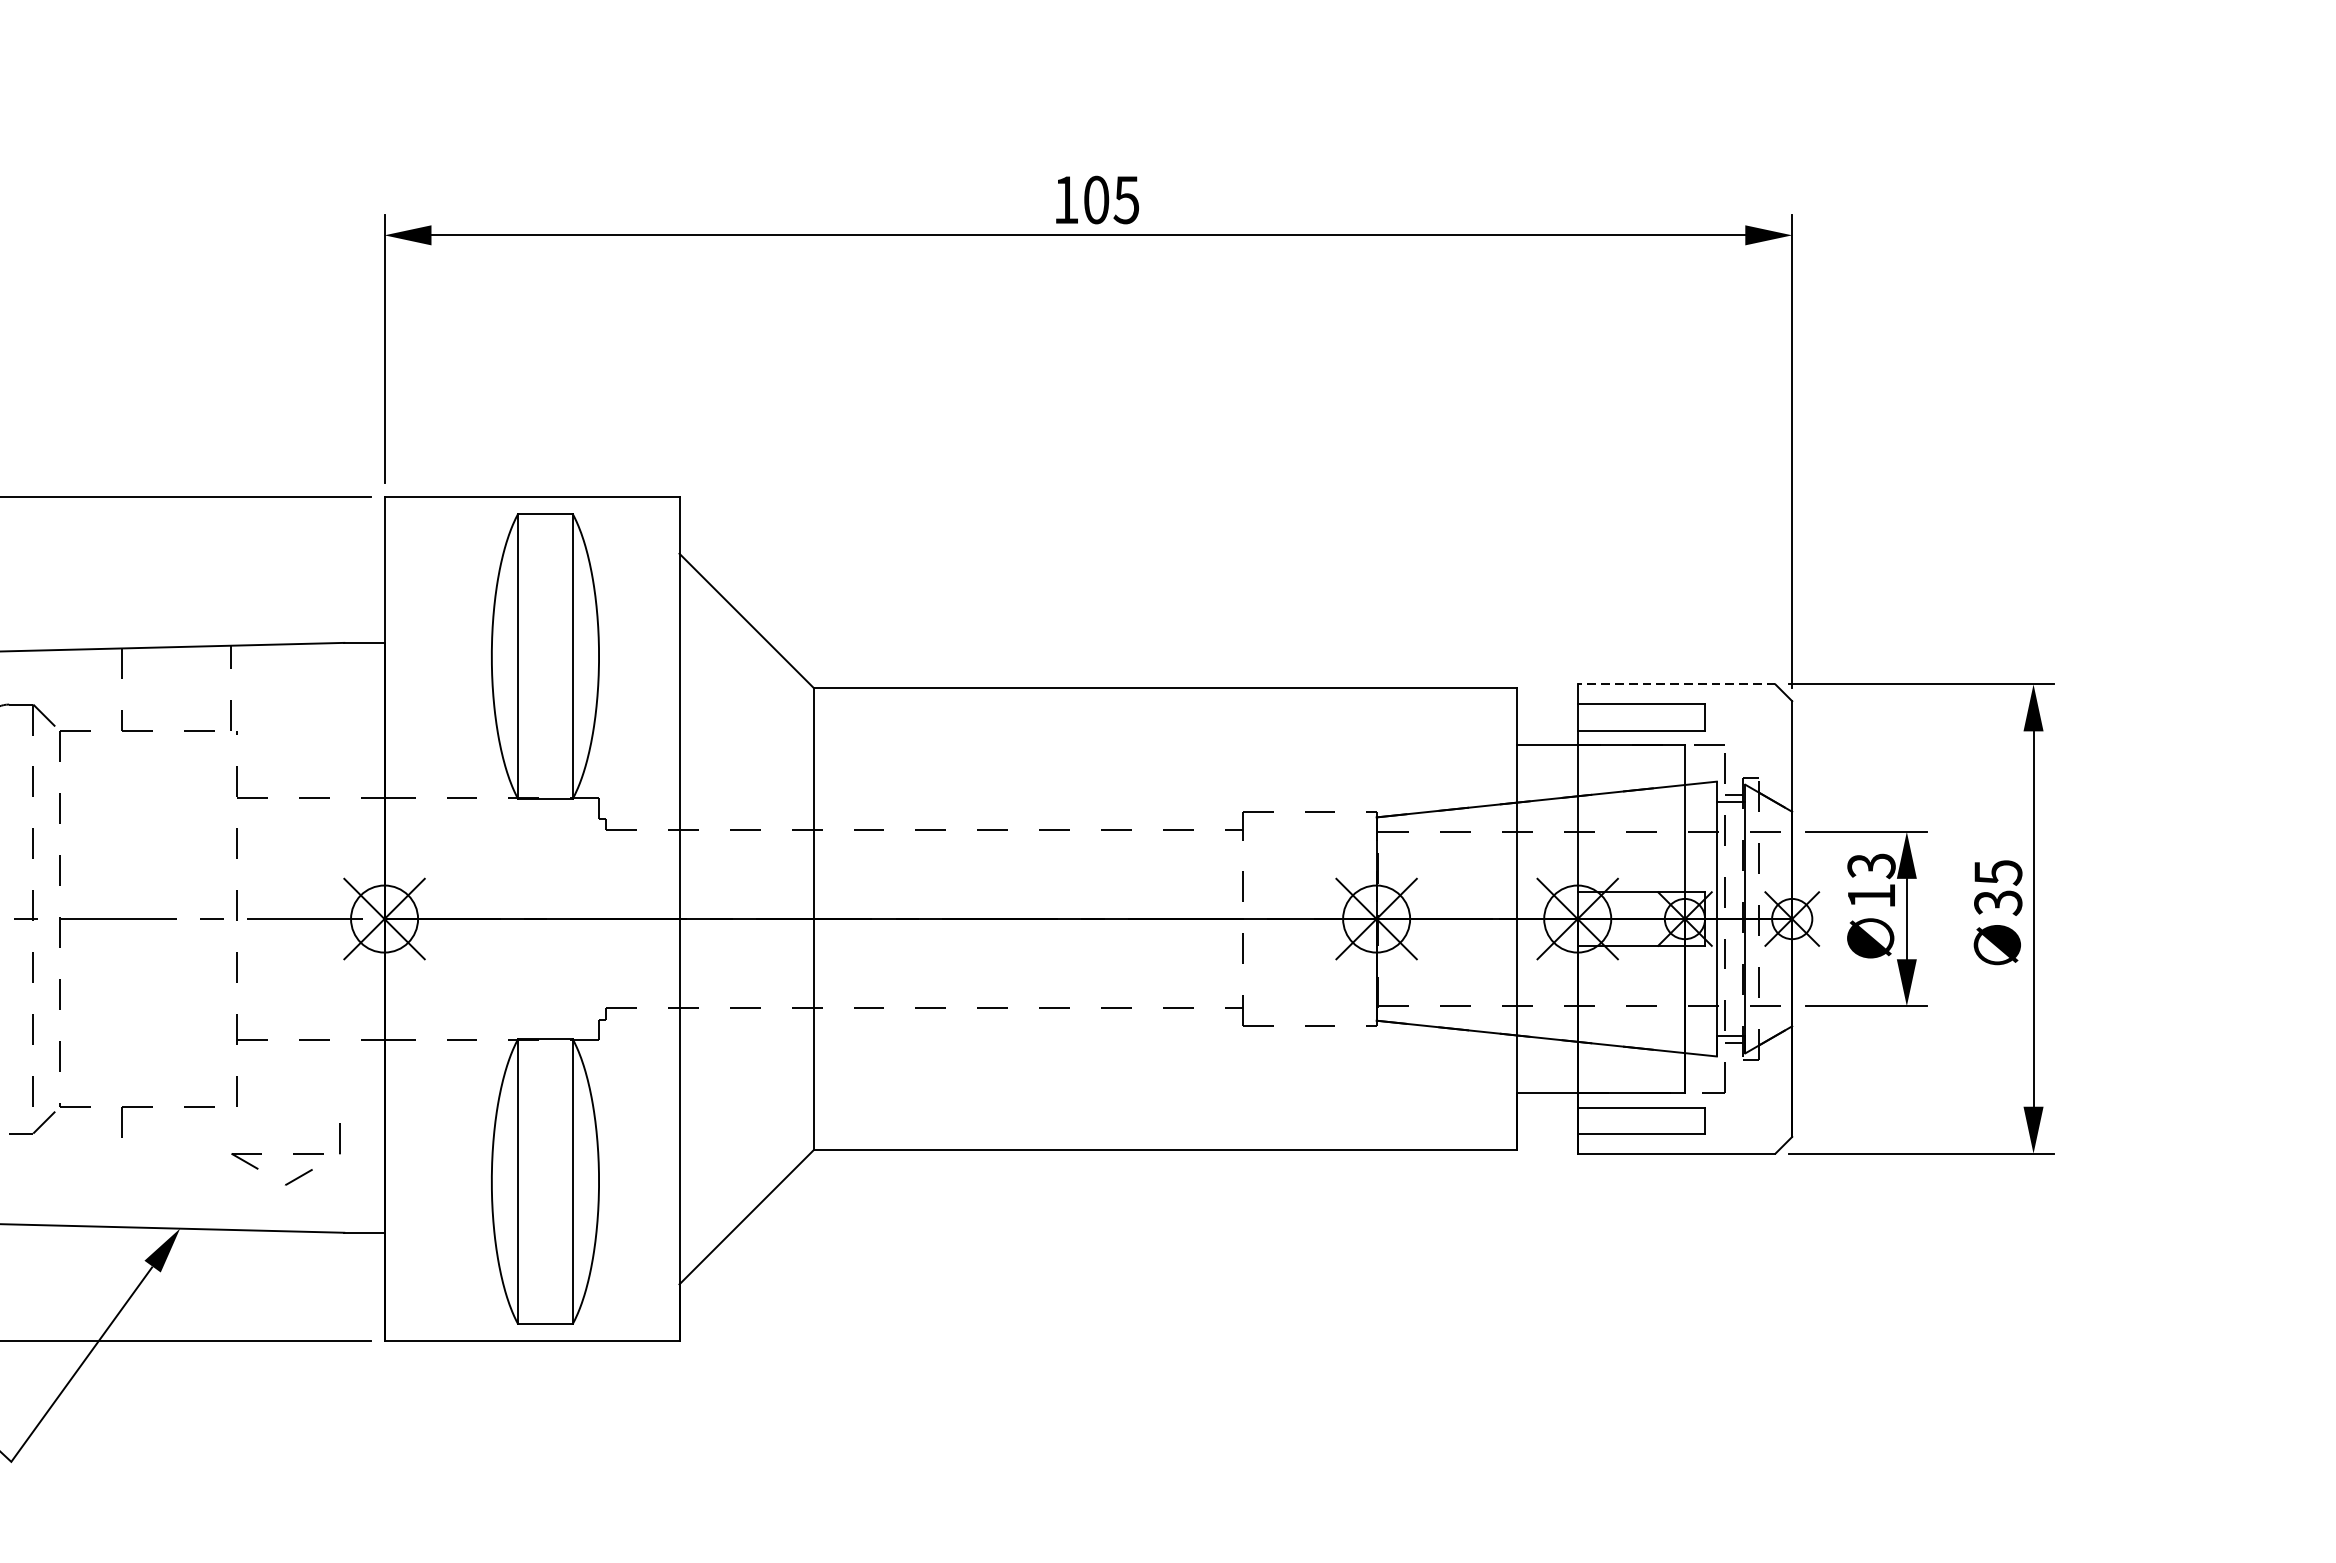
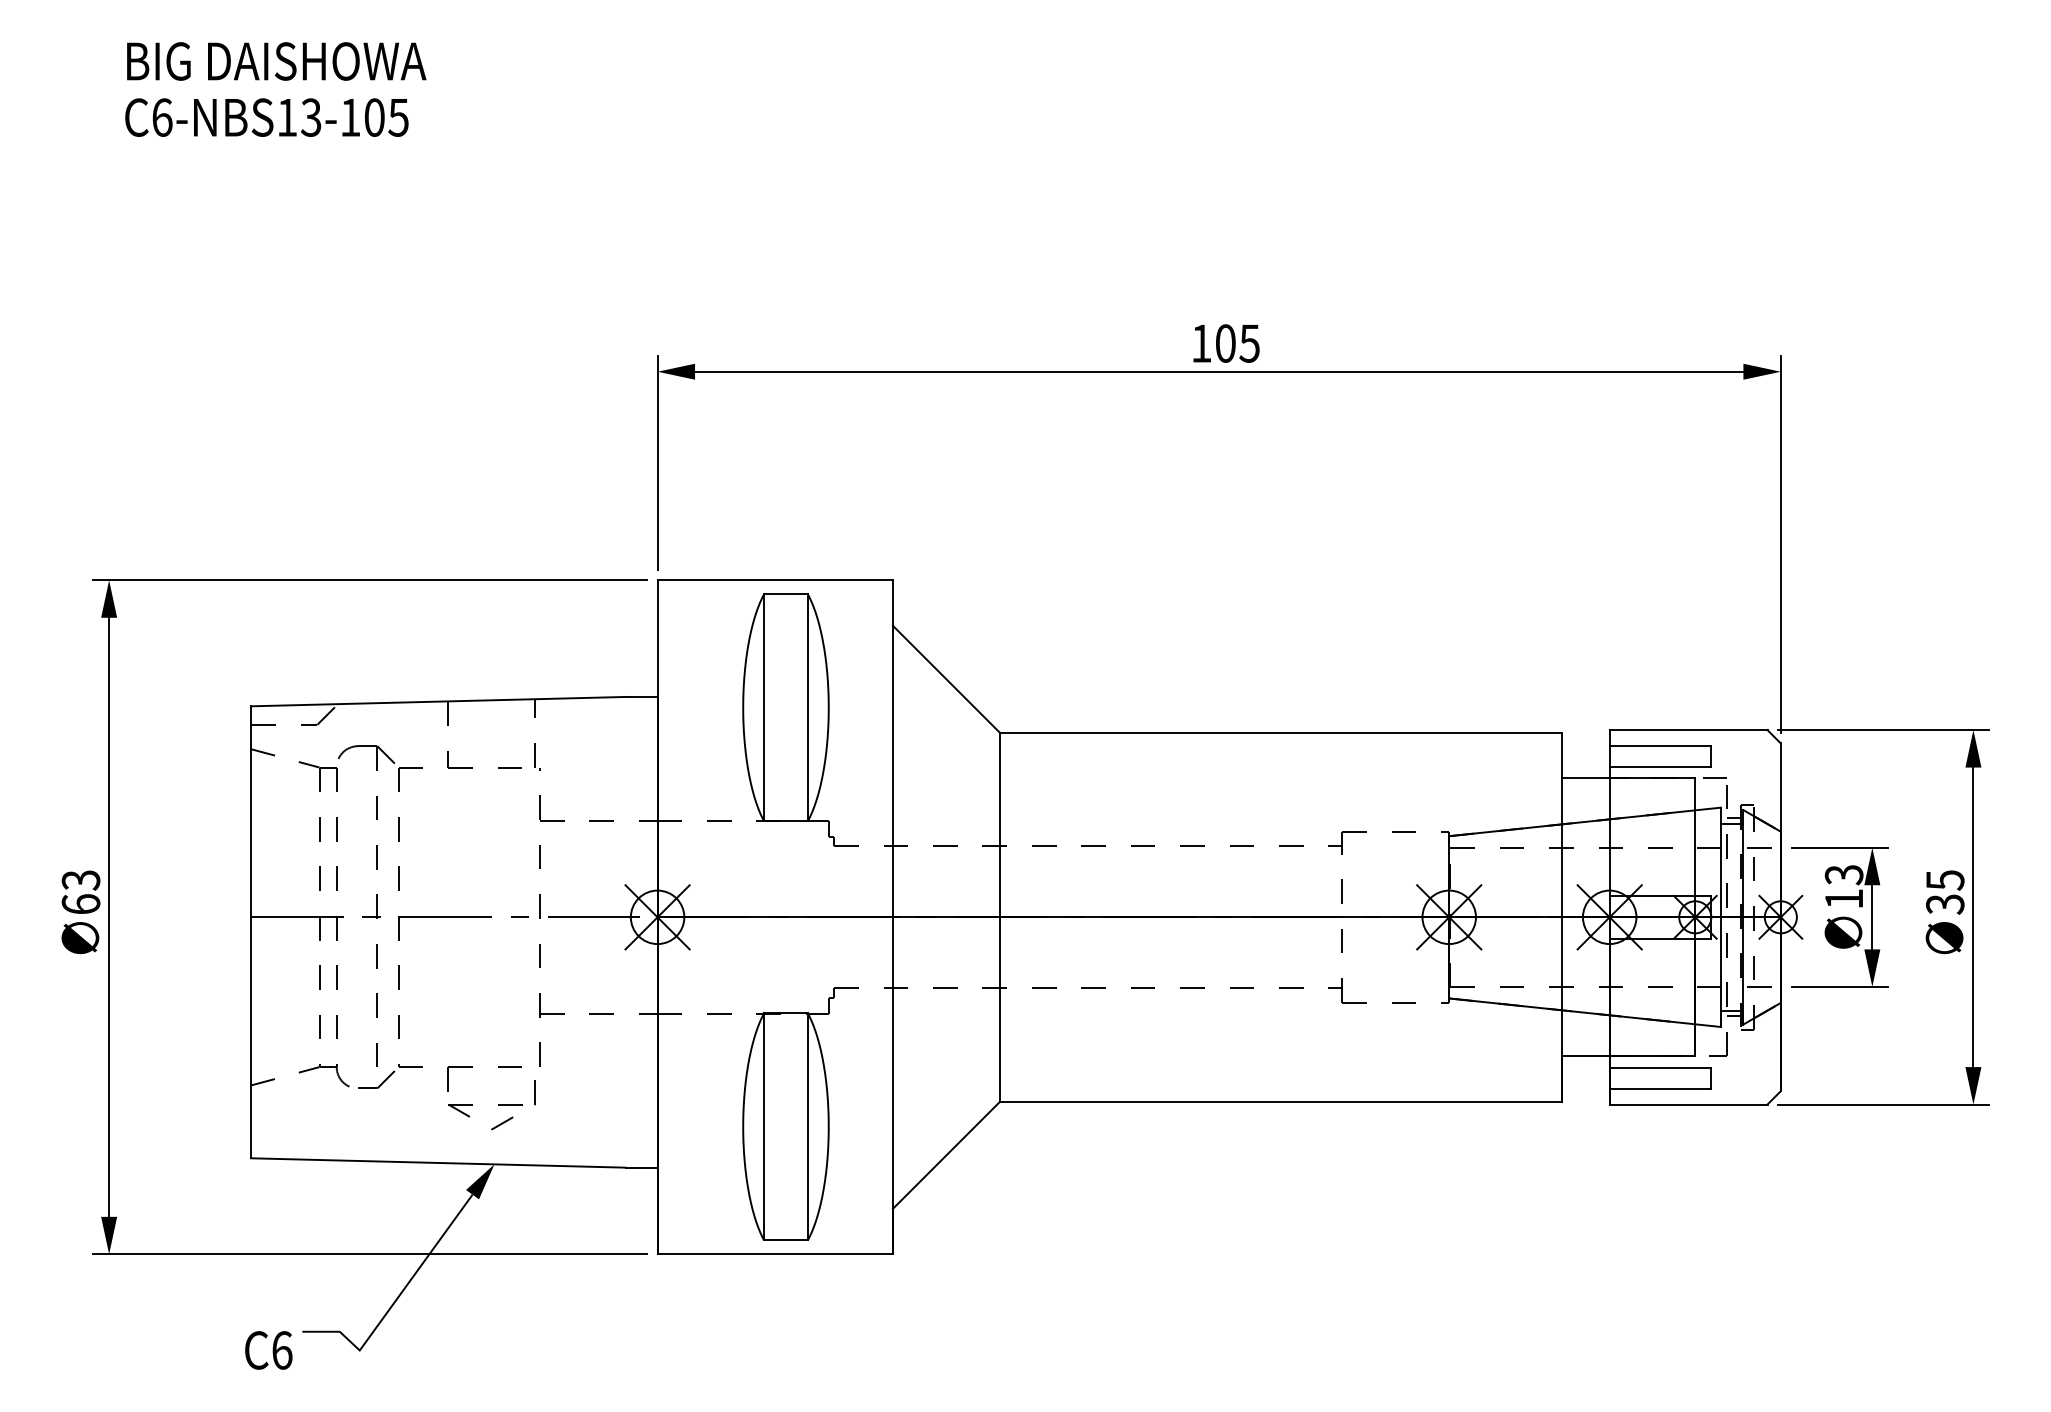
line: (1676, 684) -> (1688, 730), dashed -> solid
part: (294, 1154) -> (498, 1105), moved

